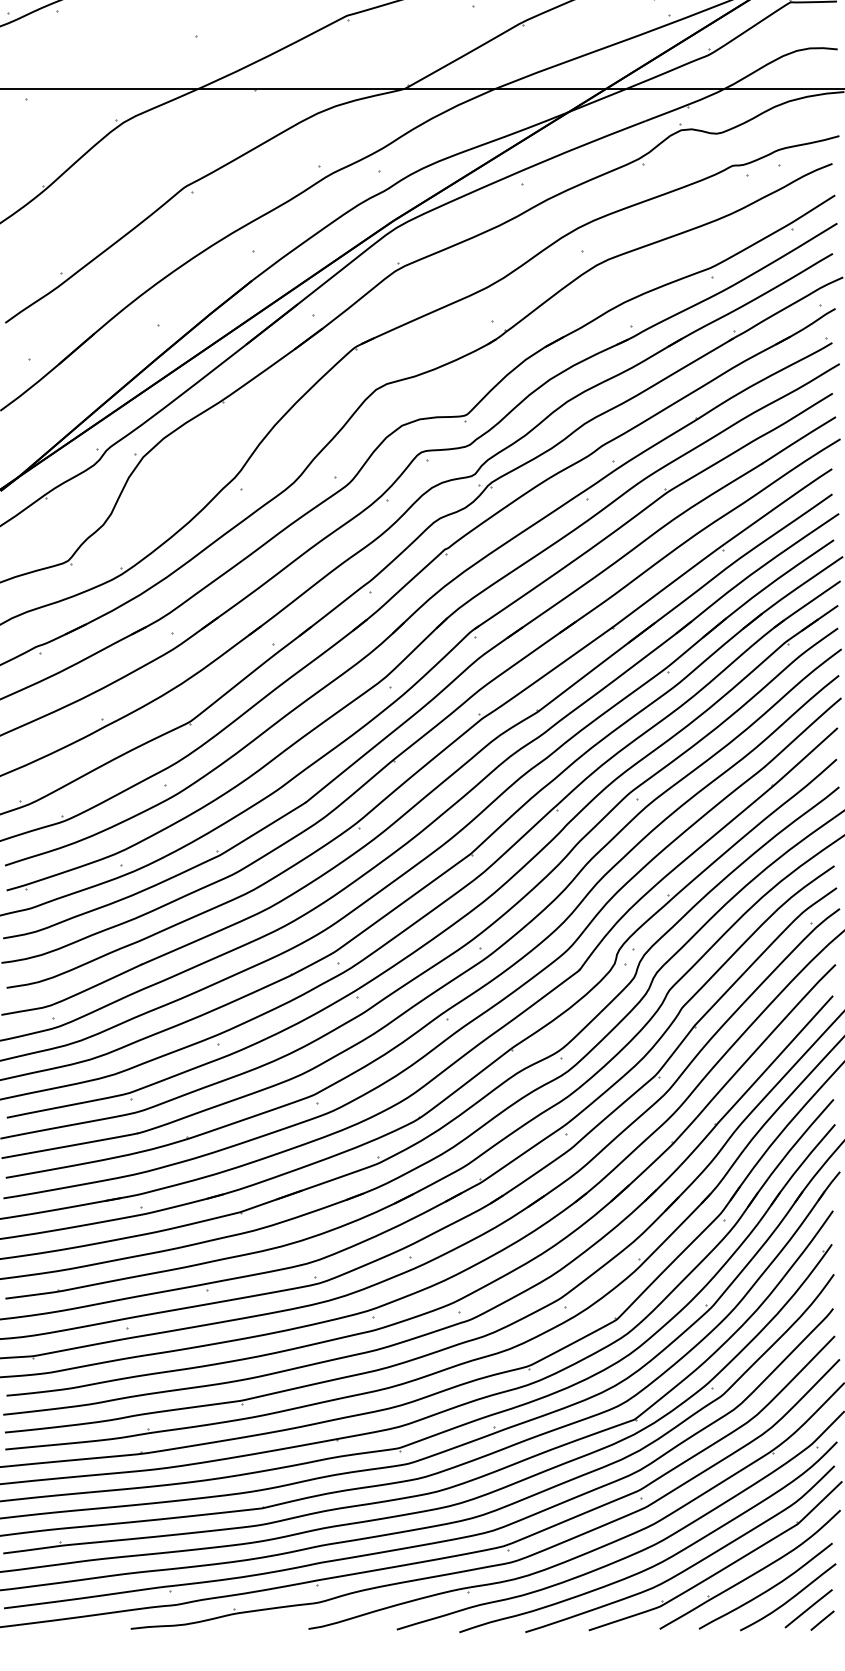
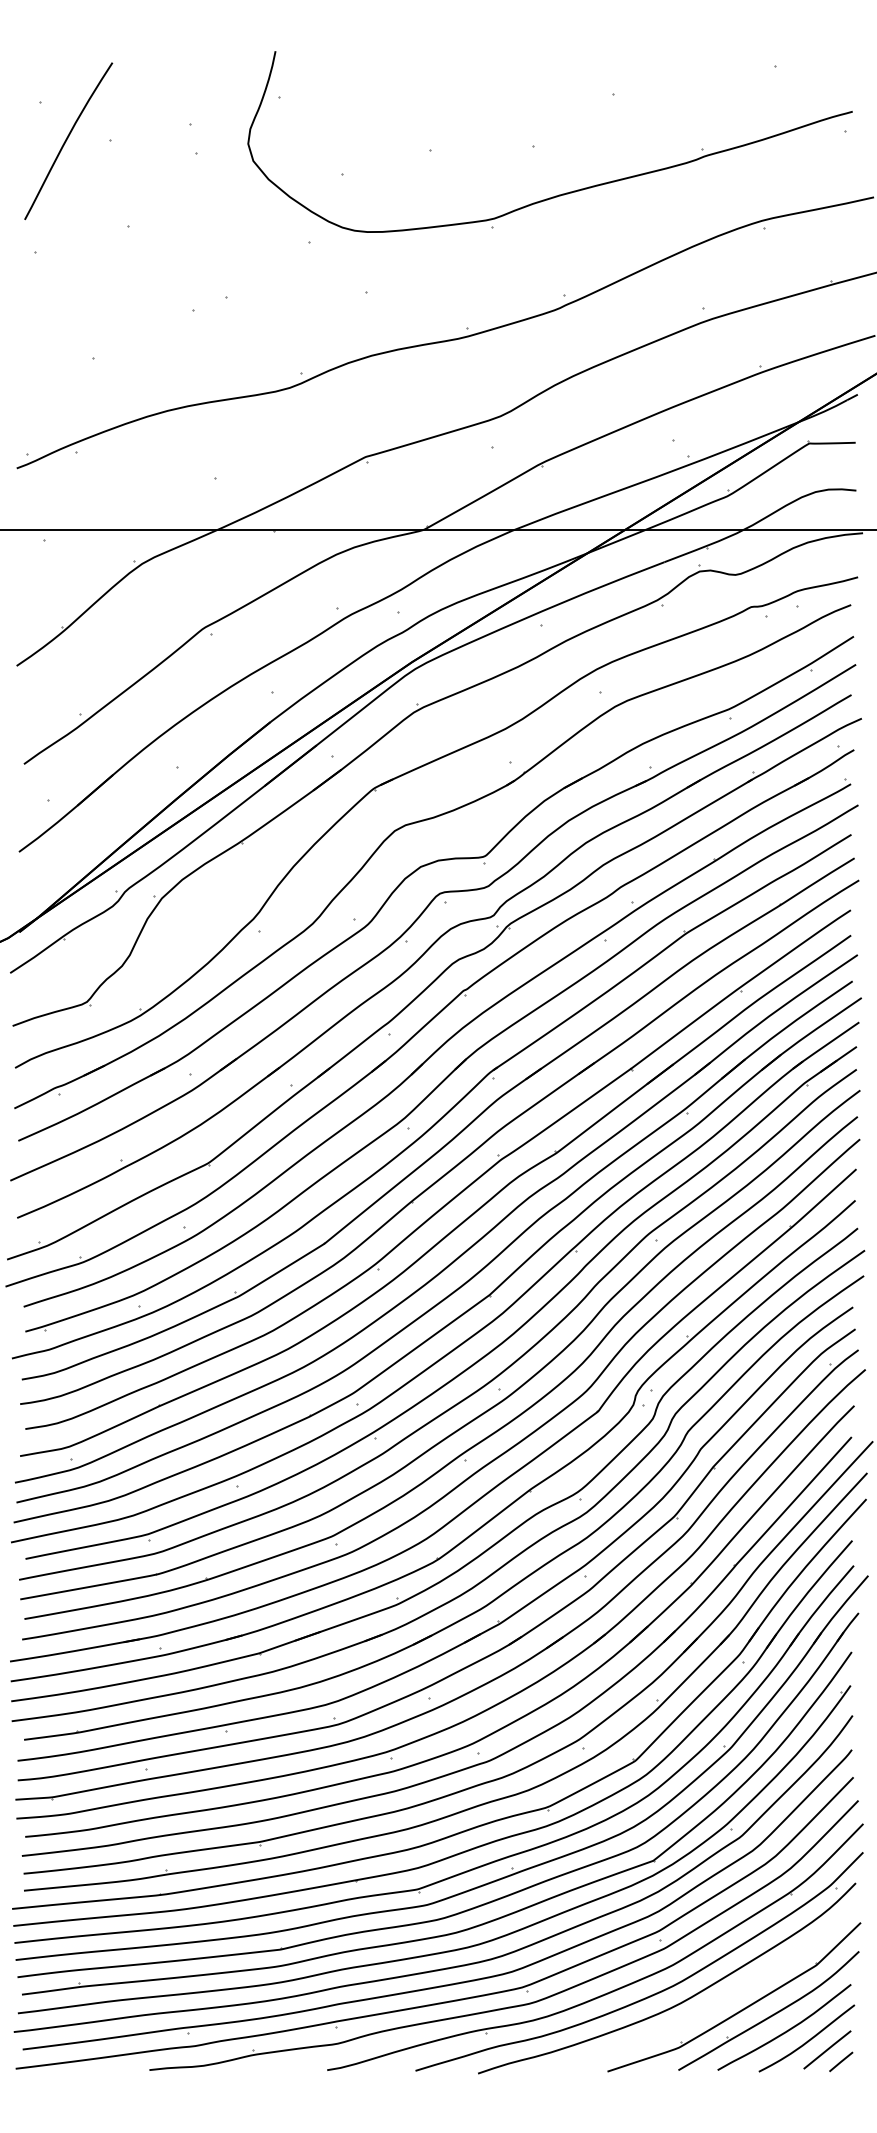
curve: (687, 1567) -> (706, 2008), removed

